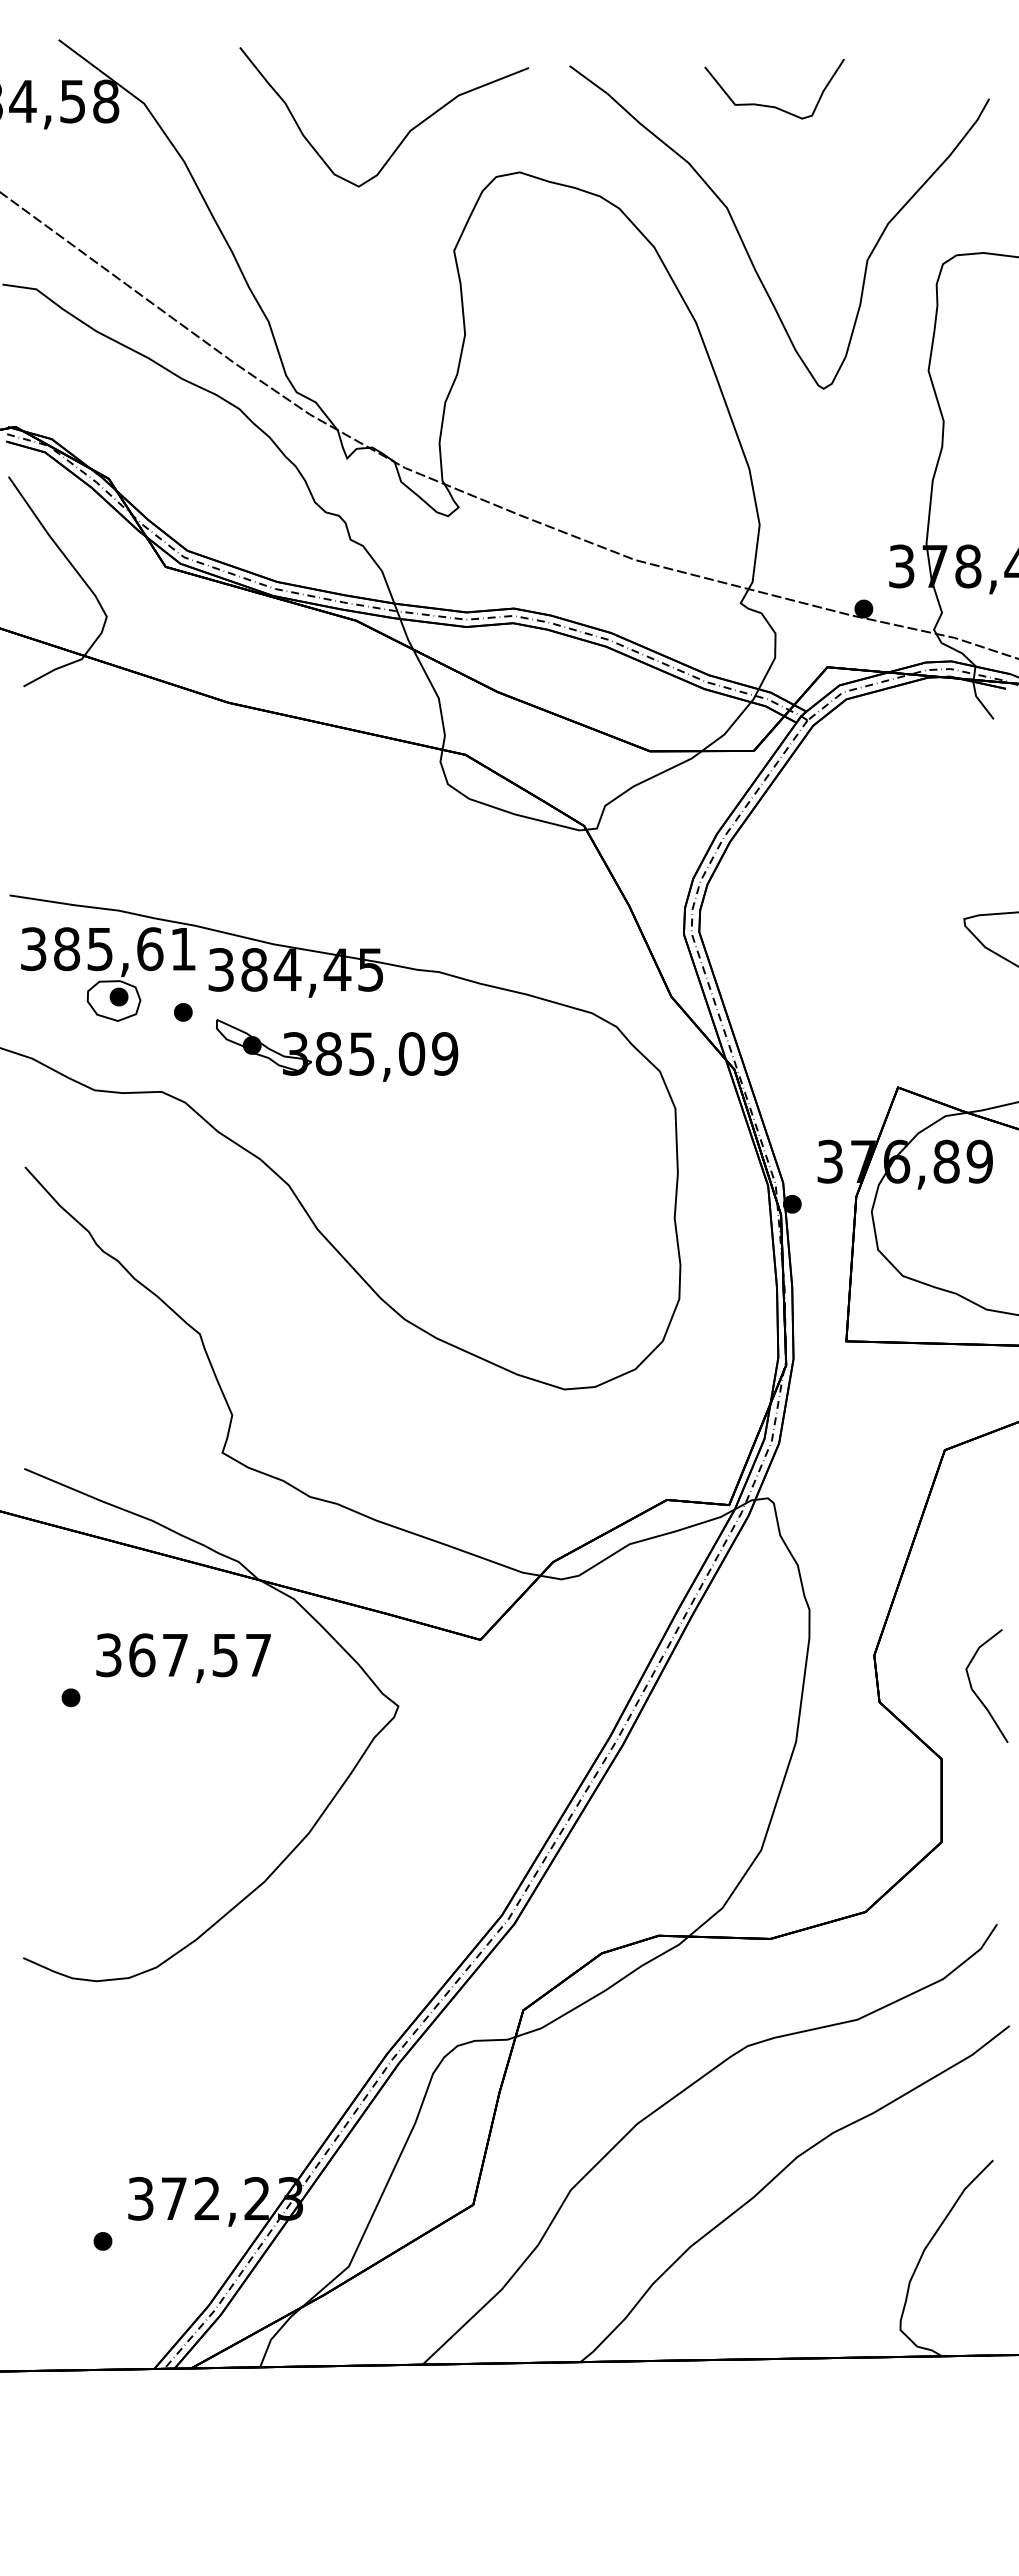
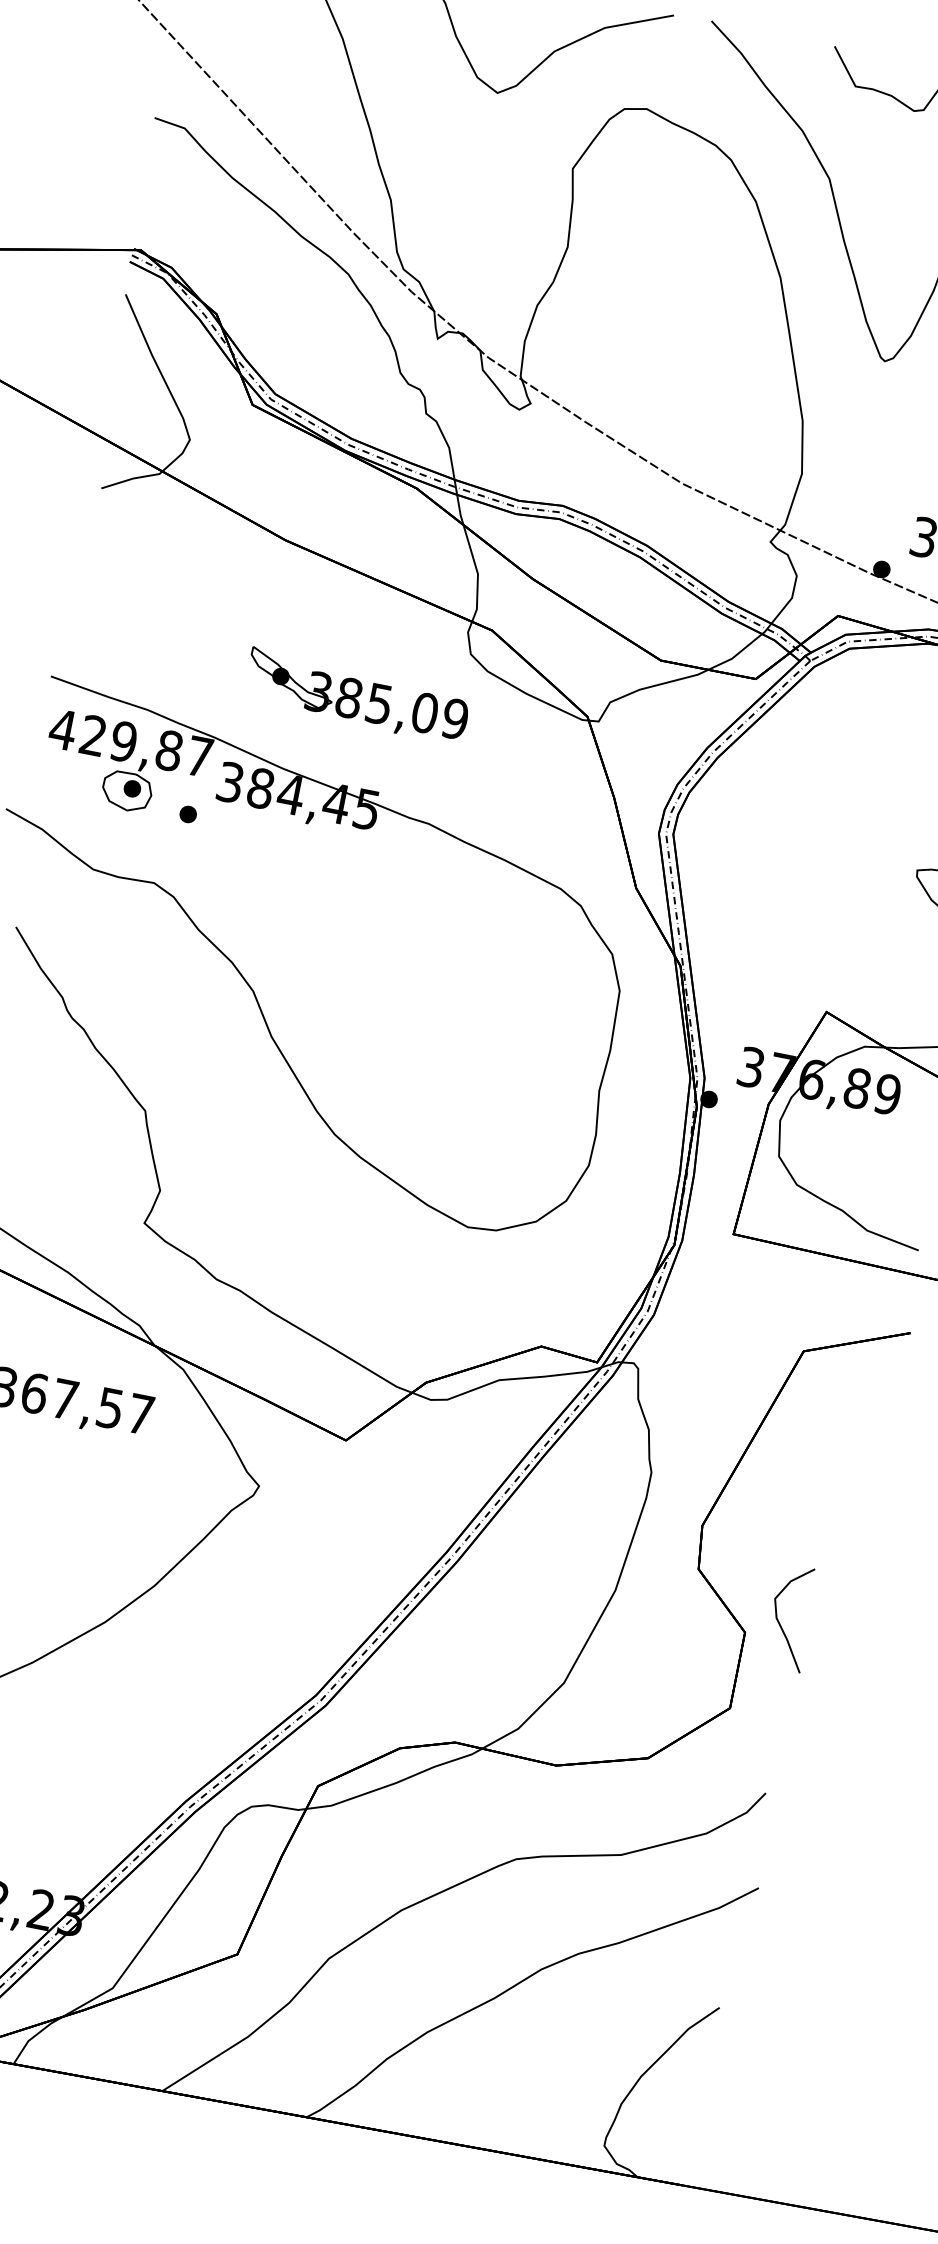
text: (107, 949) -> (130, 743), 385,61 -> 429,87
part: (337, 1050) -> (357, 696), moved
curve: (976, 1693) -> (780, 1622), moved

